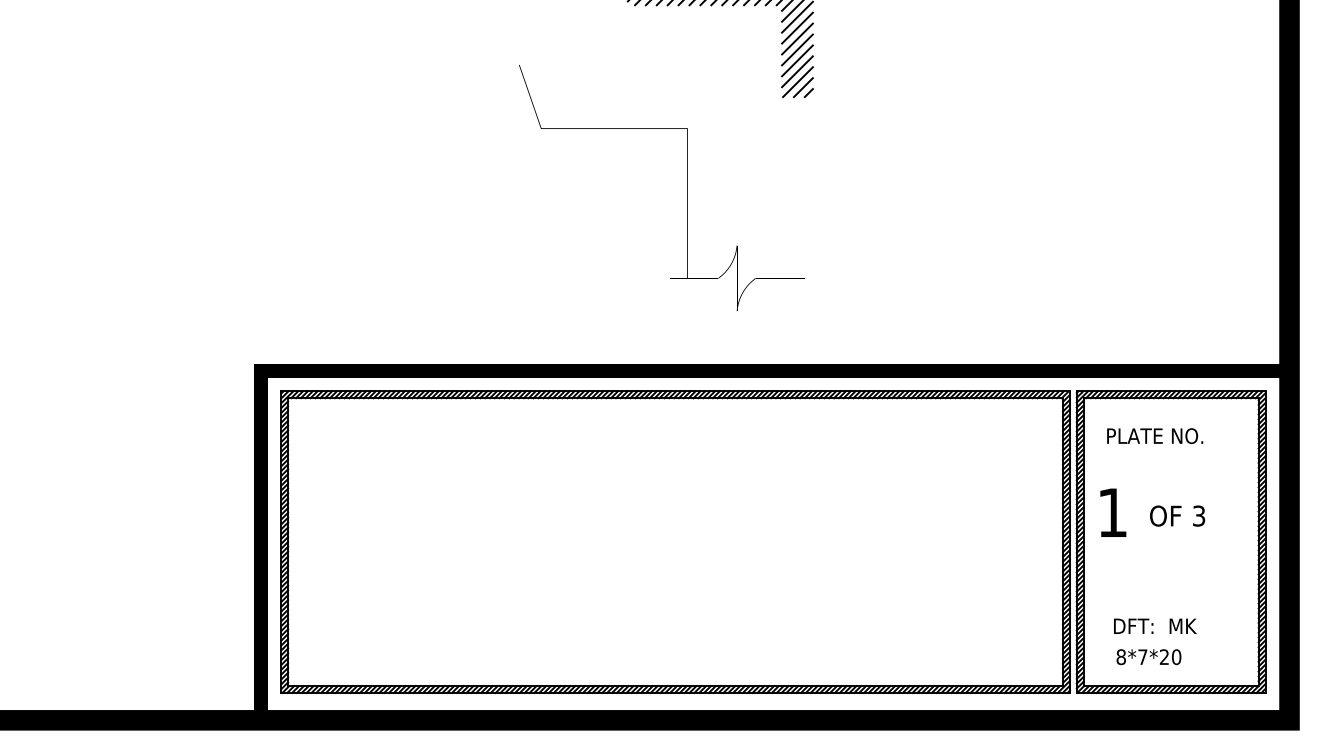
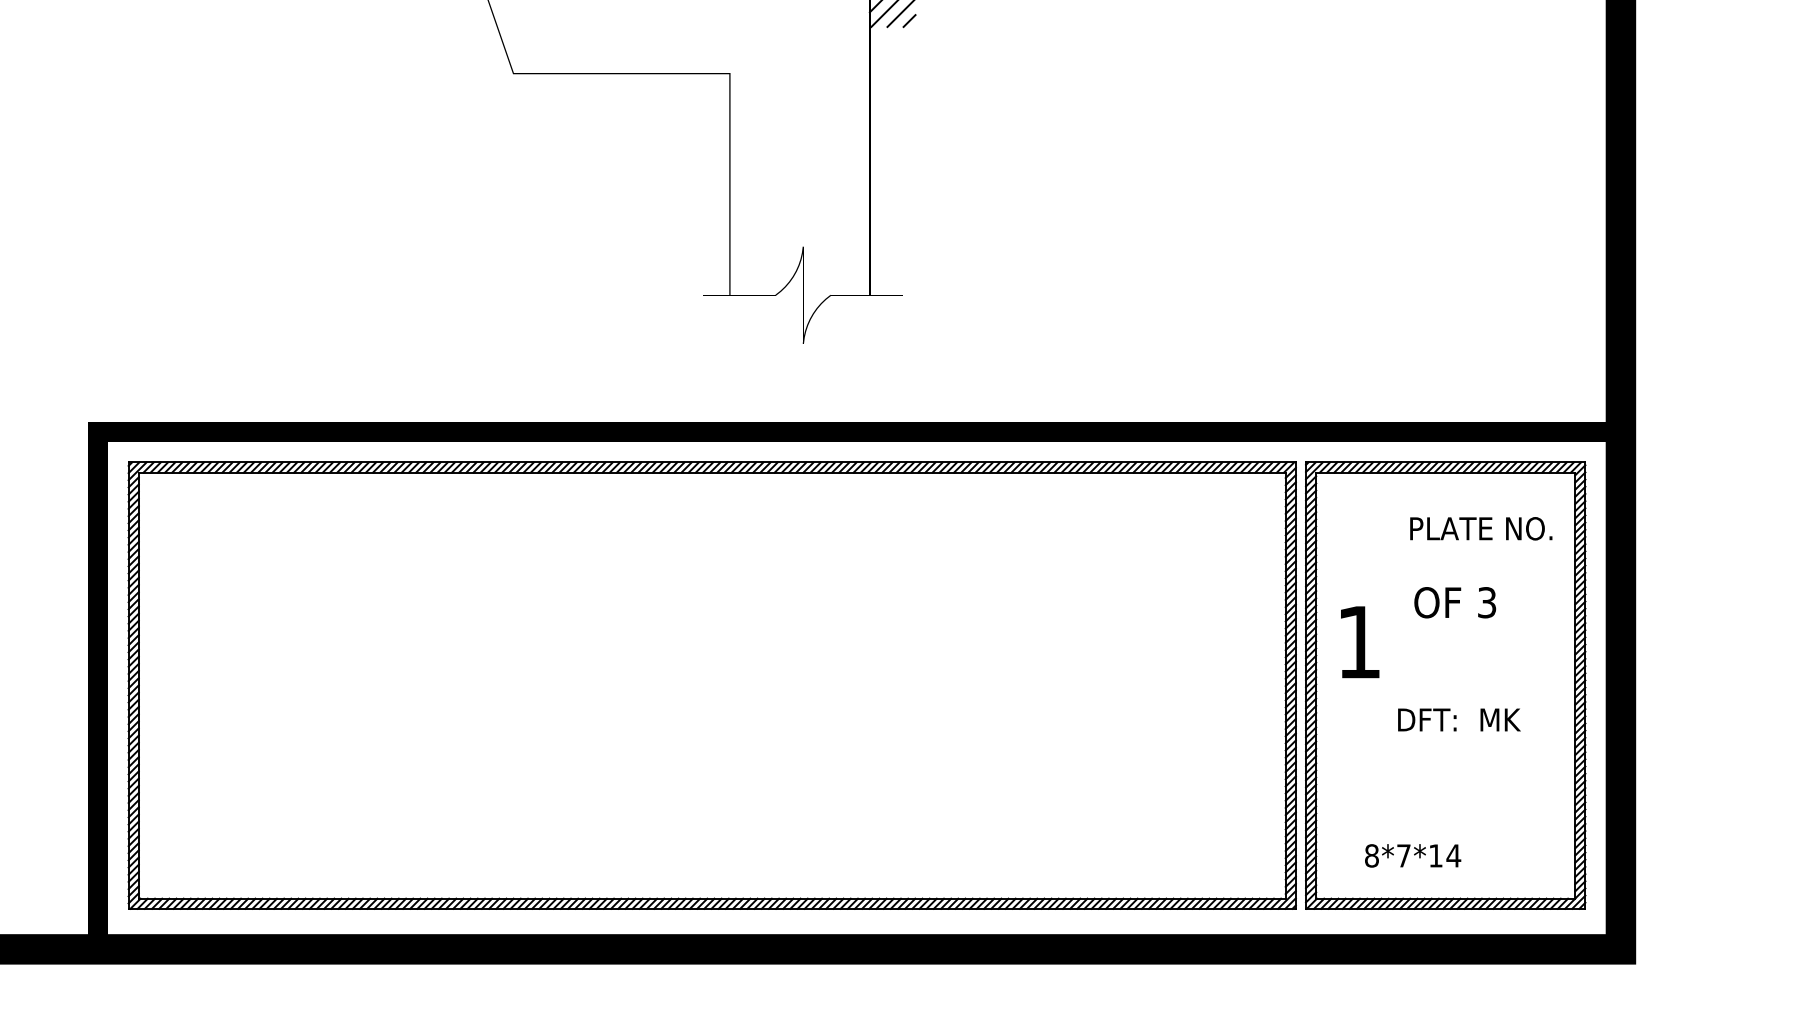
text: (1155, 435) -> (1481, 527), moved
text: (1177, 515) -> (1455, 601), moved
text: (1155, 625) -> (1459, 718), moved
text: (1170, 657) -> (1444, 856), 8*7*20 -> 8*7*14

